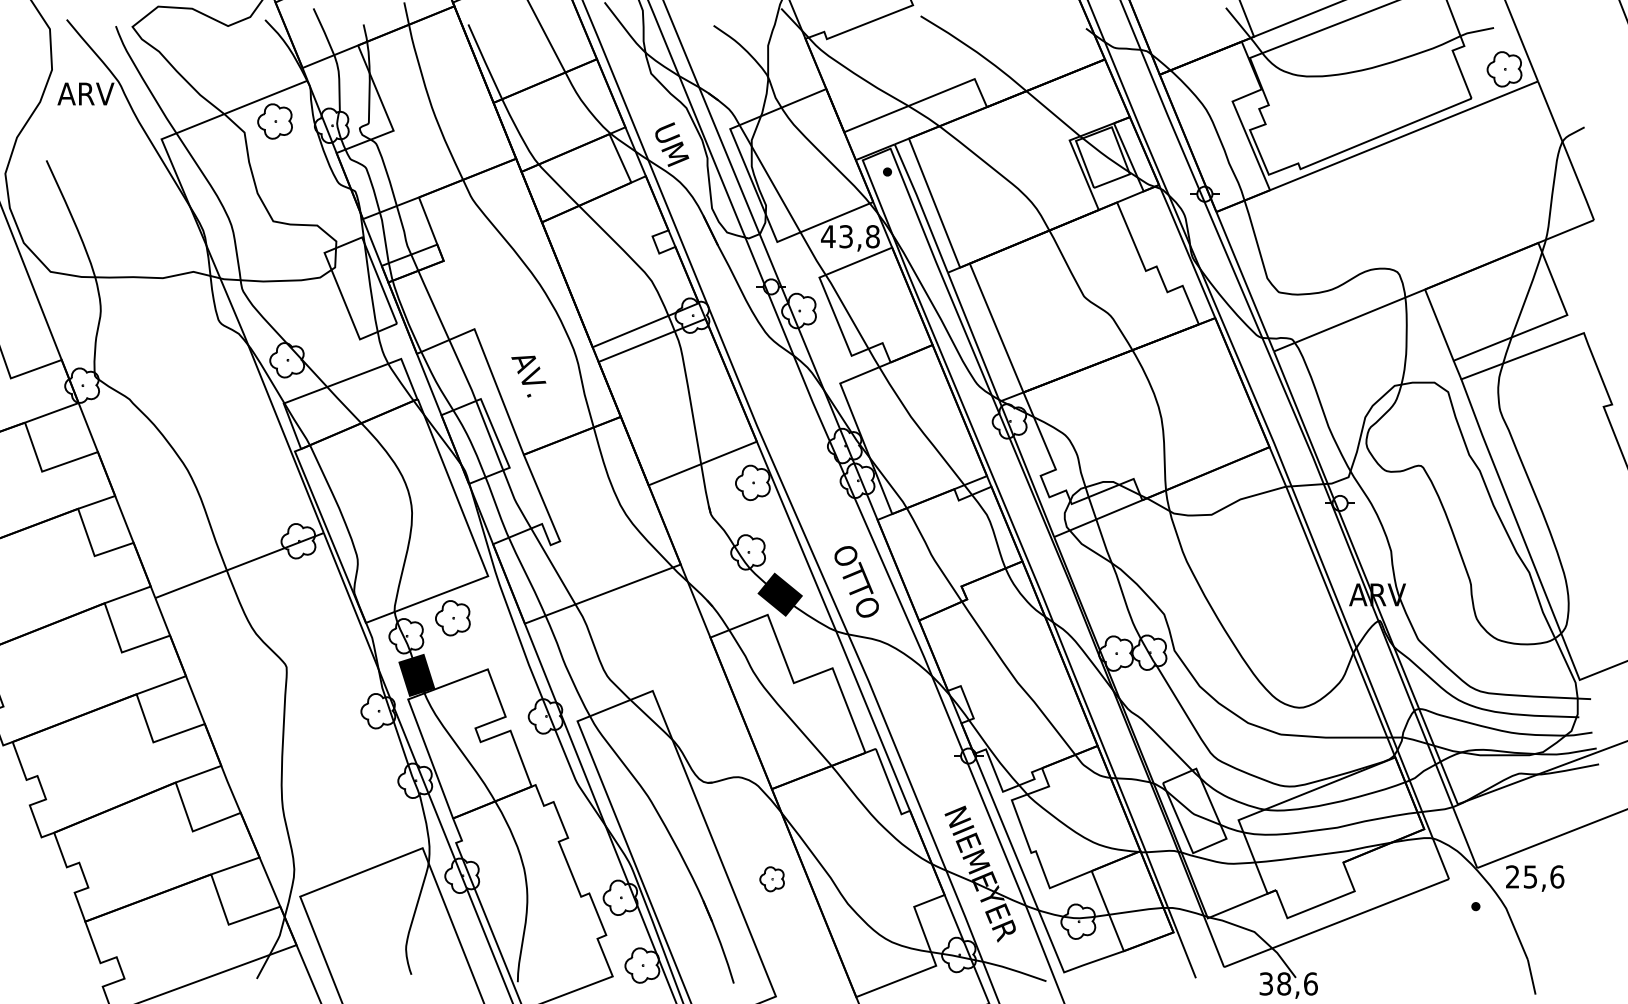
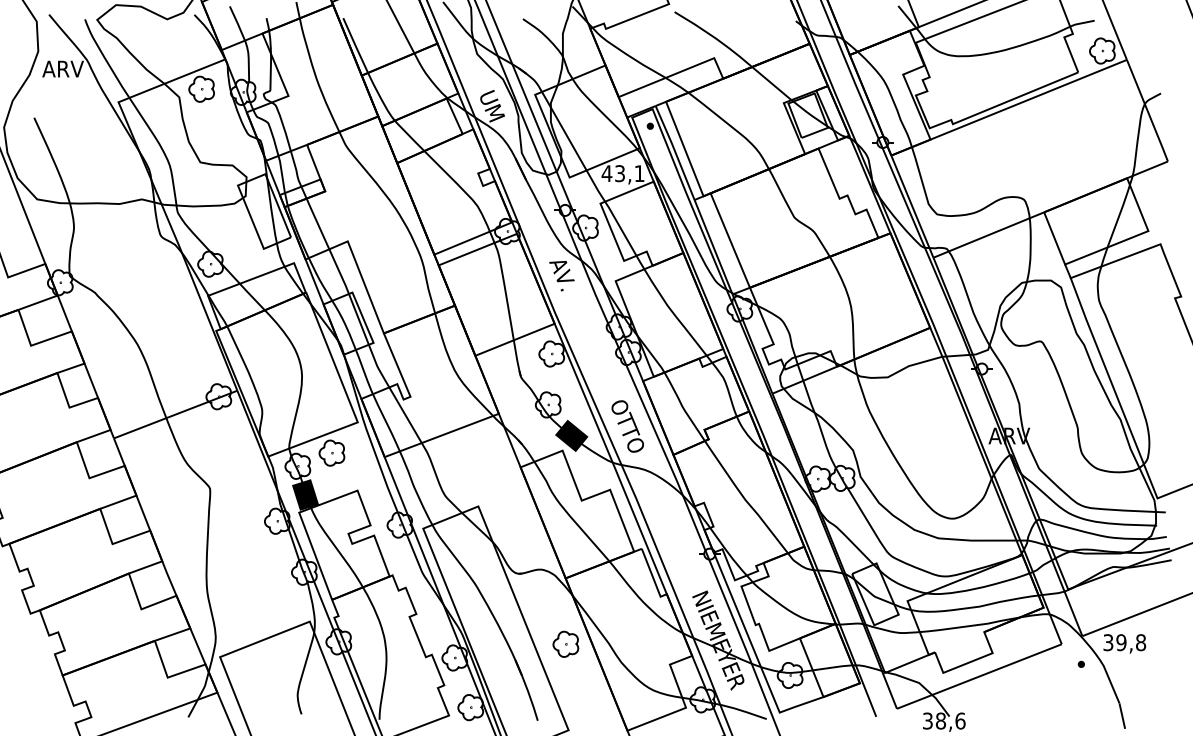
text: (872, 236) -> (639, 173), 43,8 -> 43,1
text: (528, 376) -> (561, 276), moved
text: (1535, 876) -> (1125, 642), 25,6 -> 39,8
part: (771, 879) -> (565, 644), size x1.43

